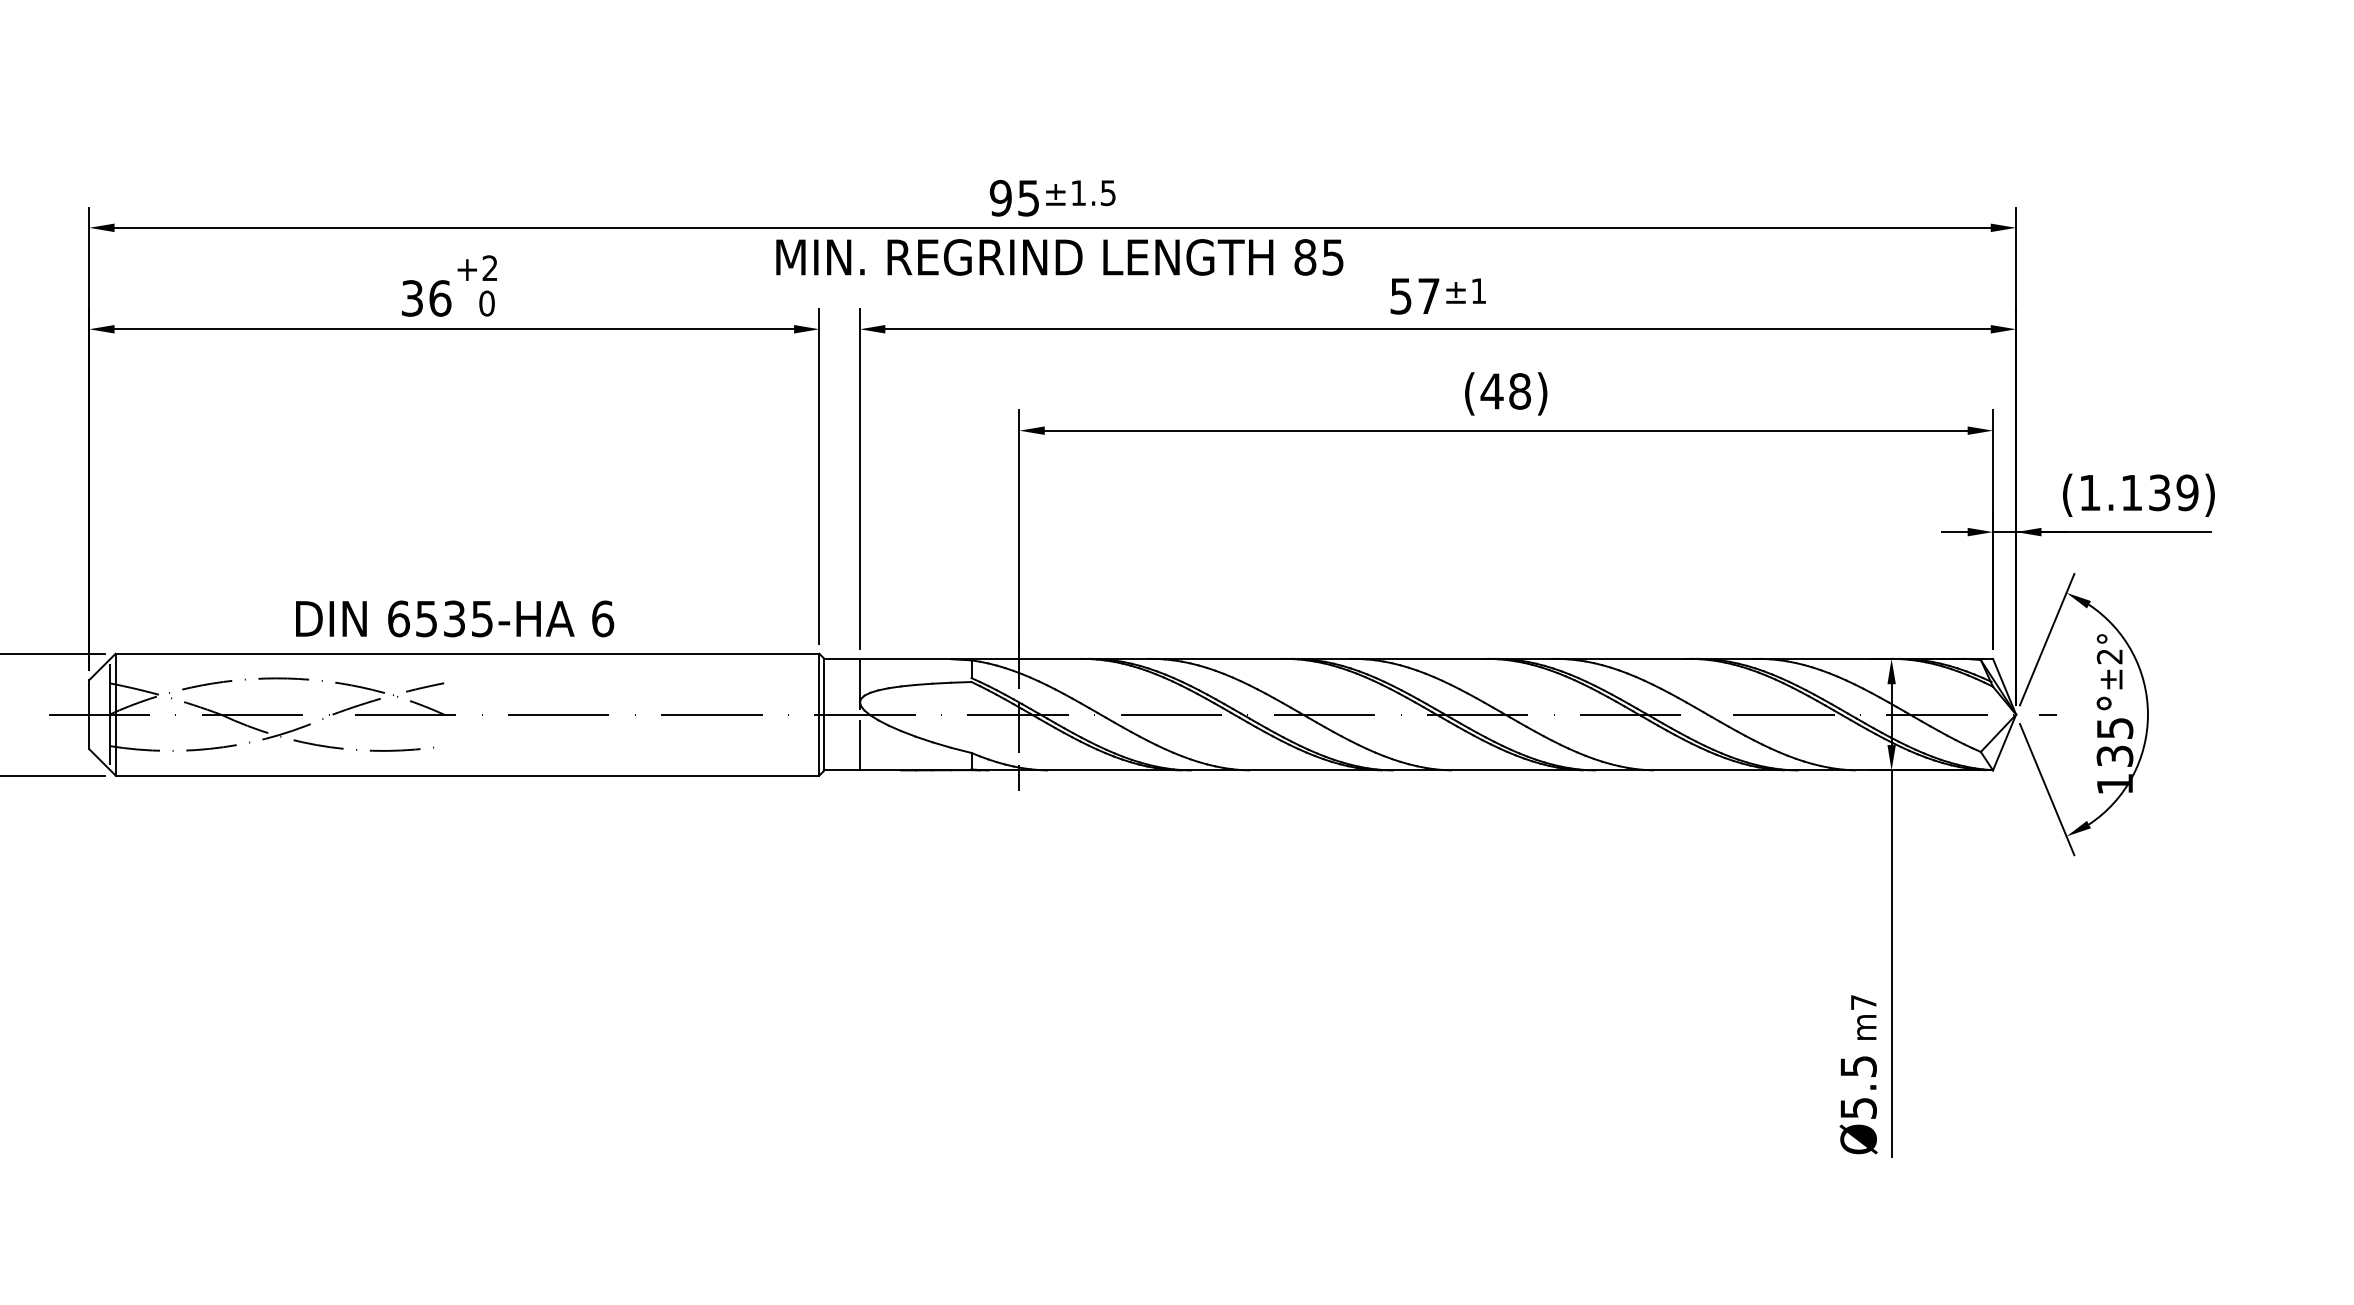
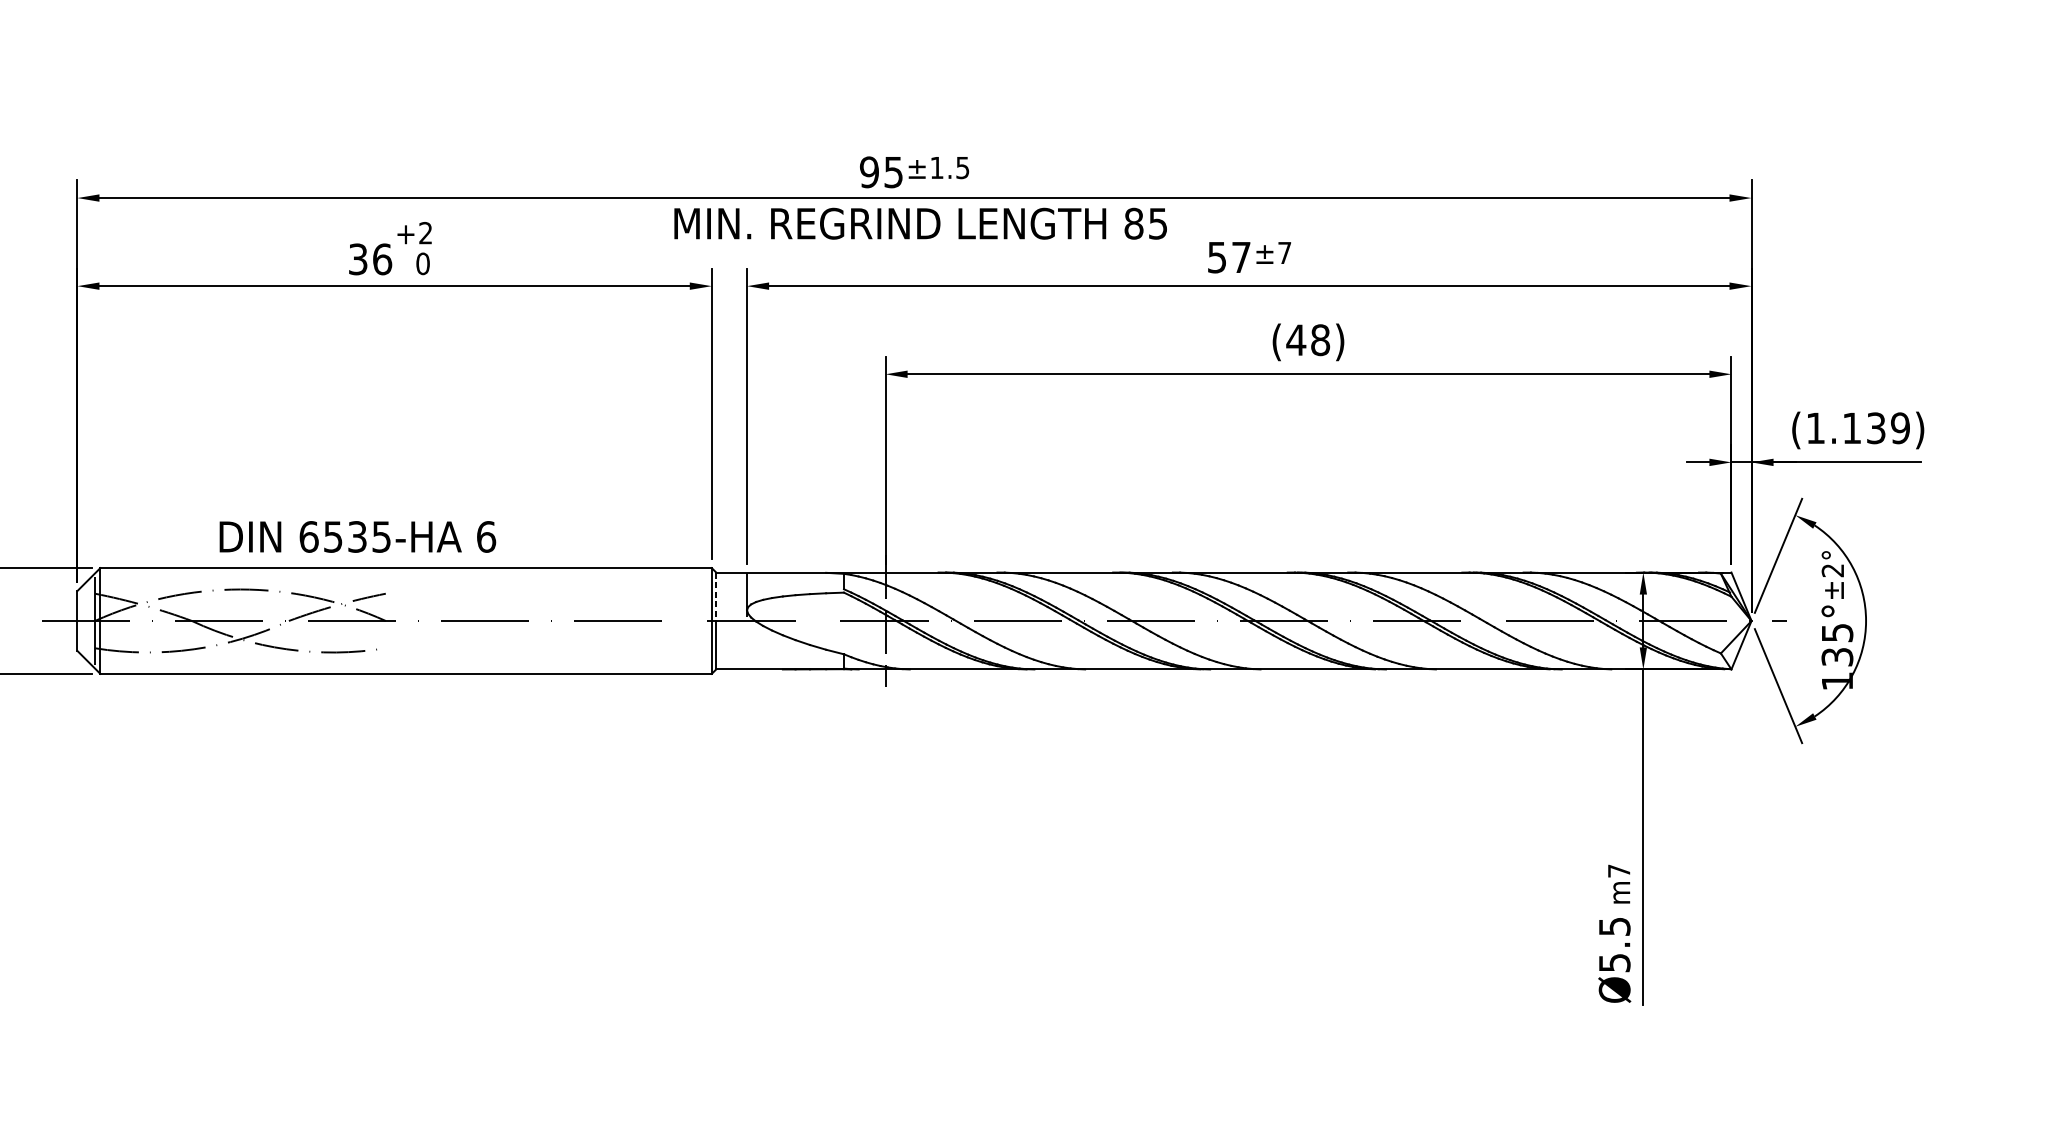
text: (1478, 290) -> (1284, 252), ±1 -> ±7
text: (455, 618) -> (358, 536), moved
line: (824, 686) -> (716, 596), solid -> dashed
line: (859, 742) -> (746, 645), removed

